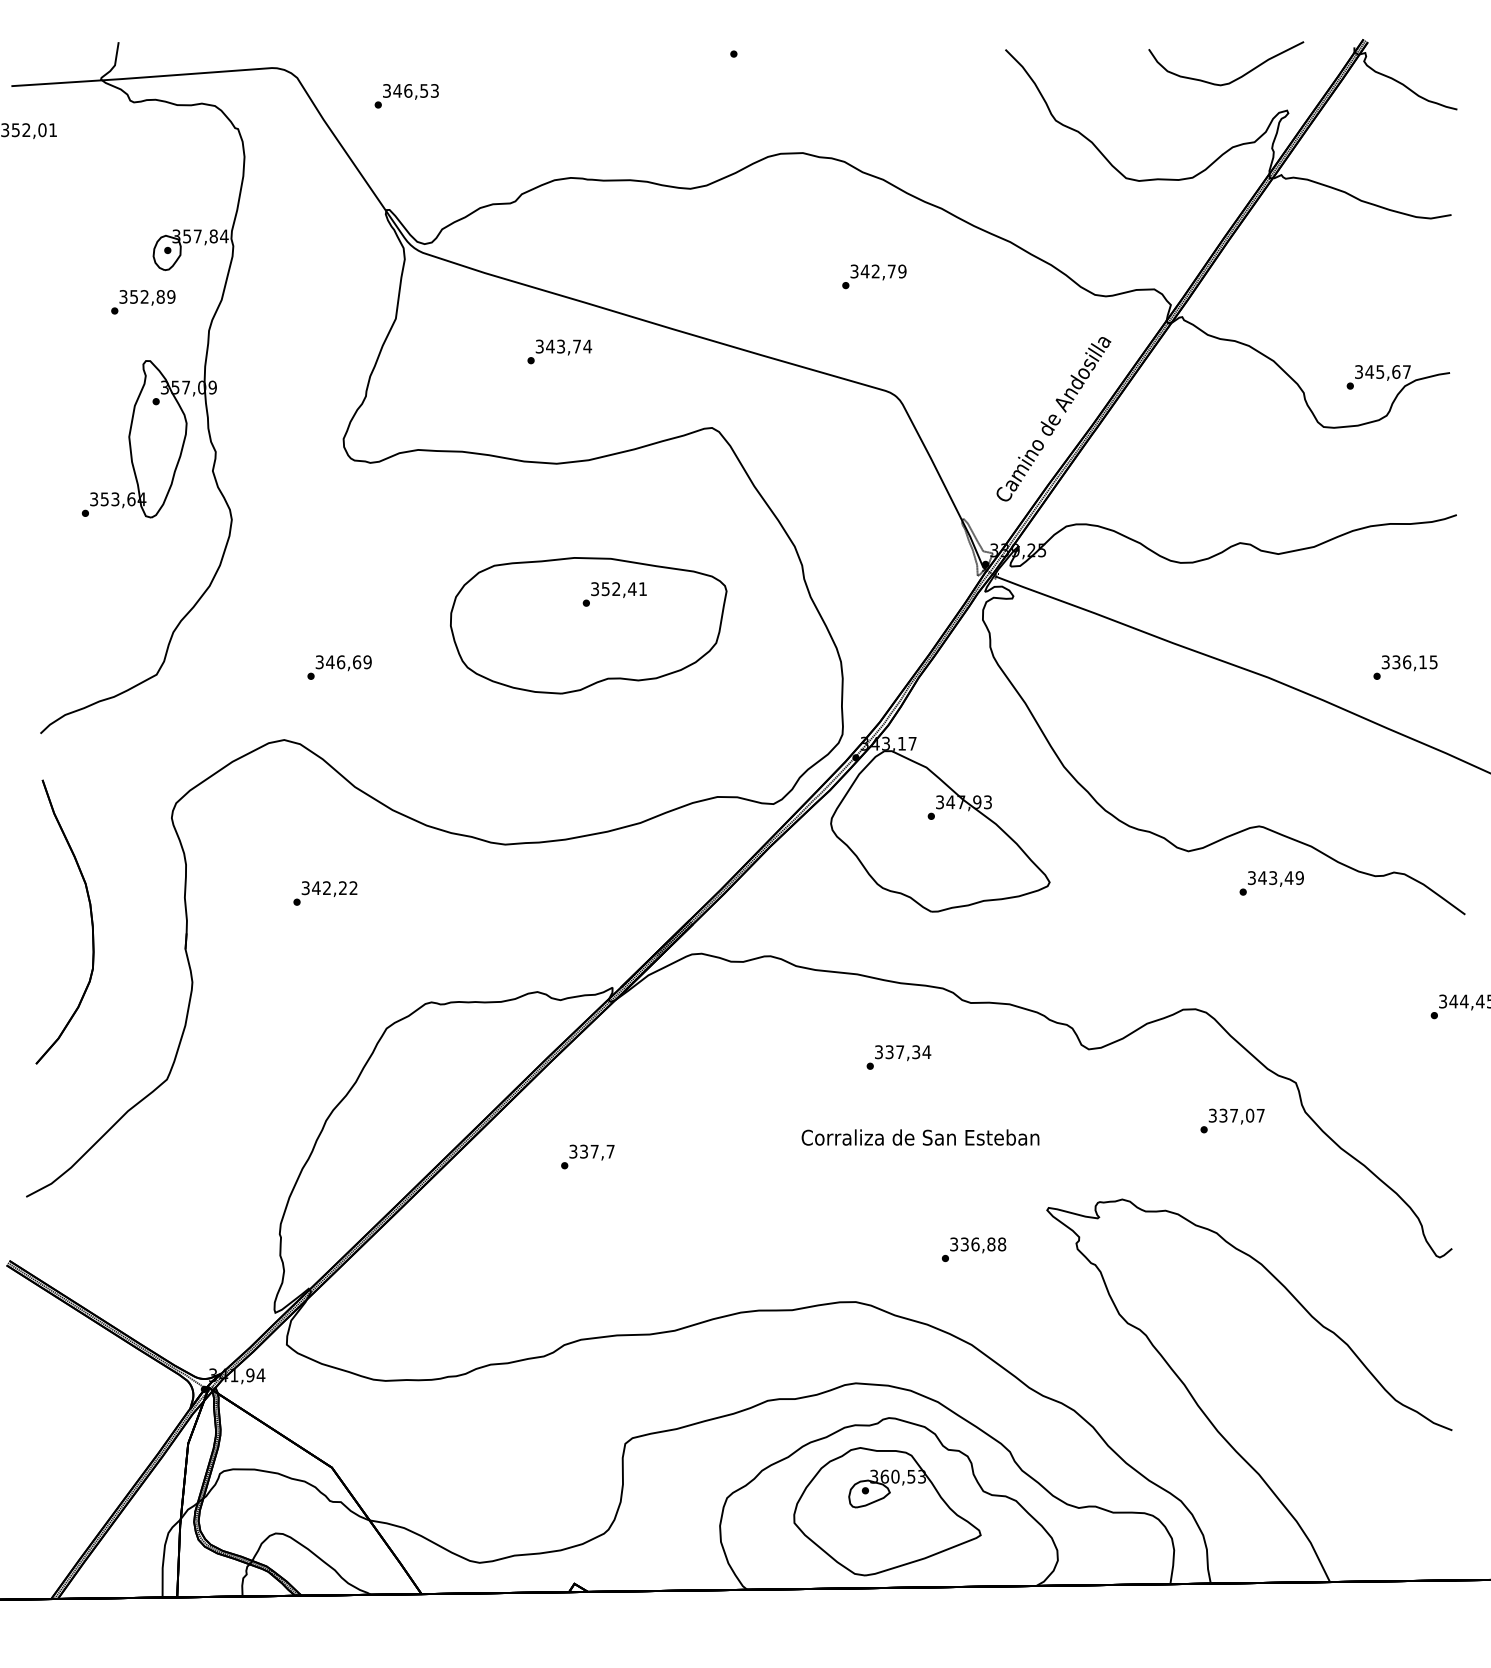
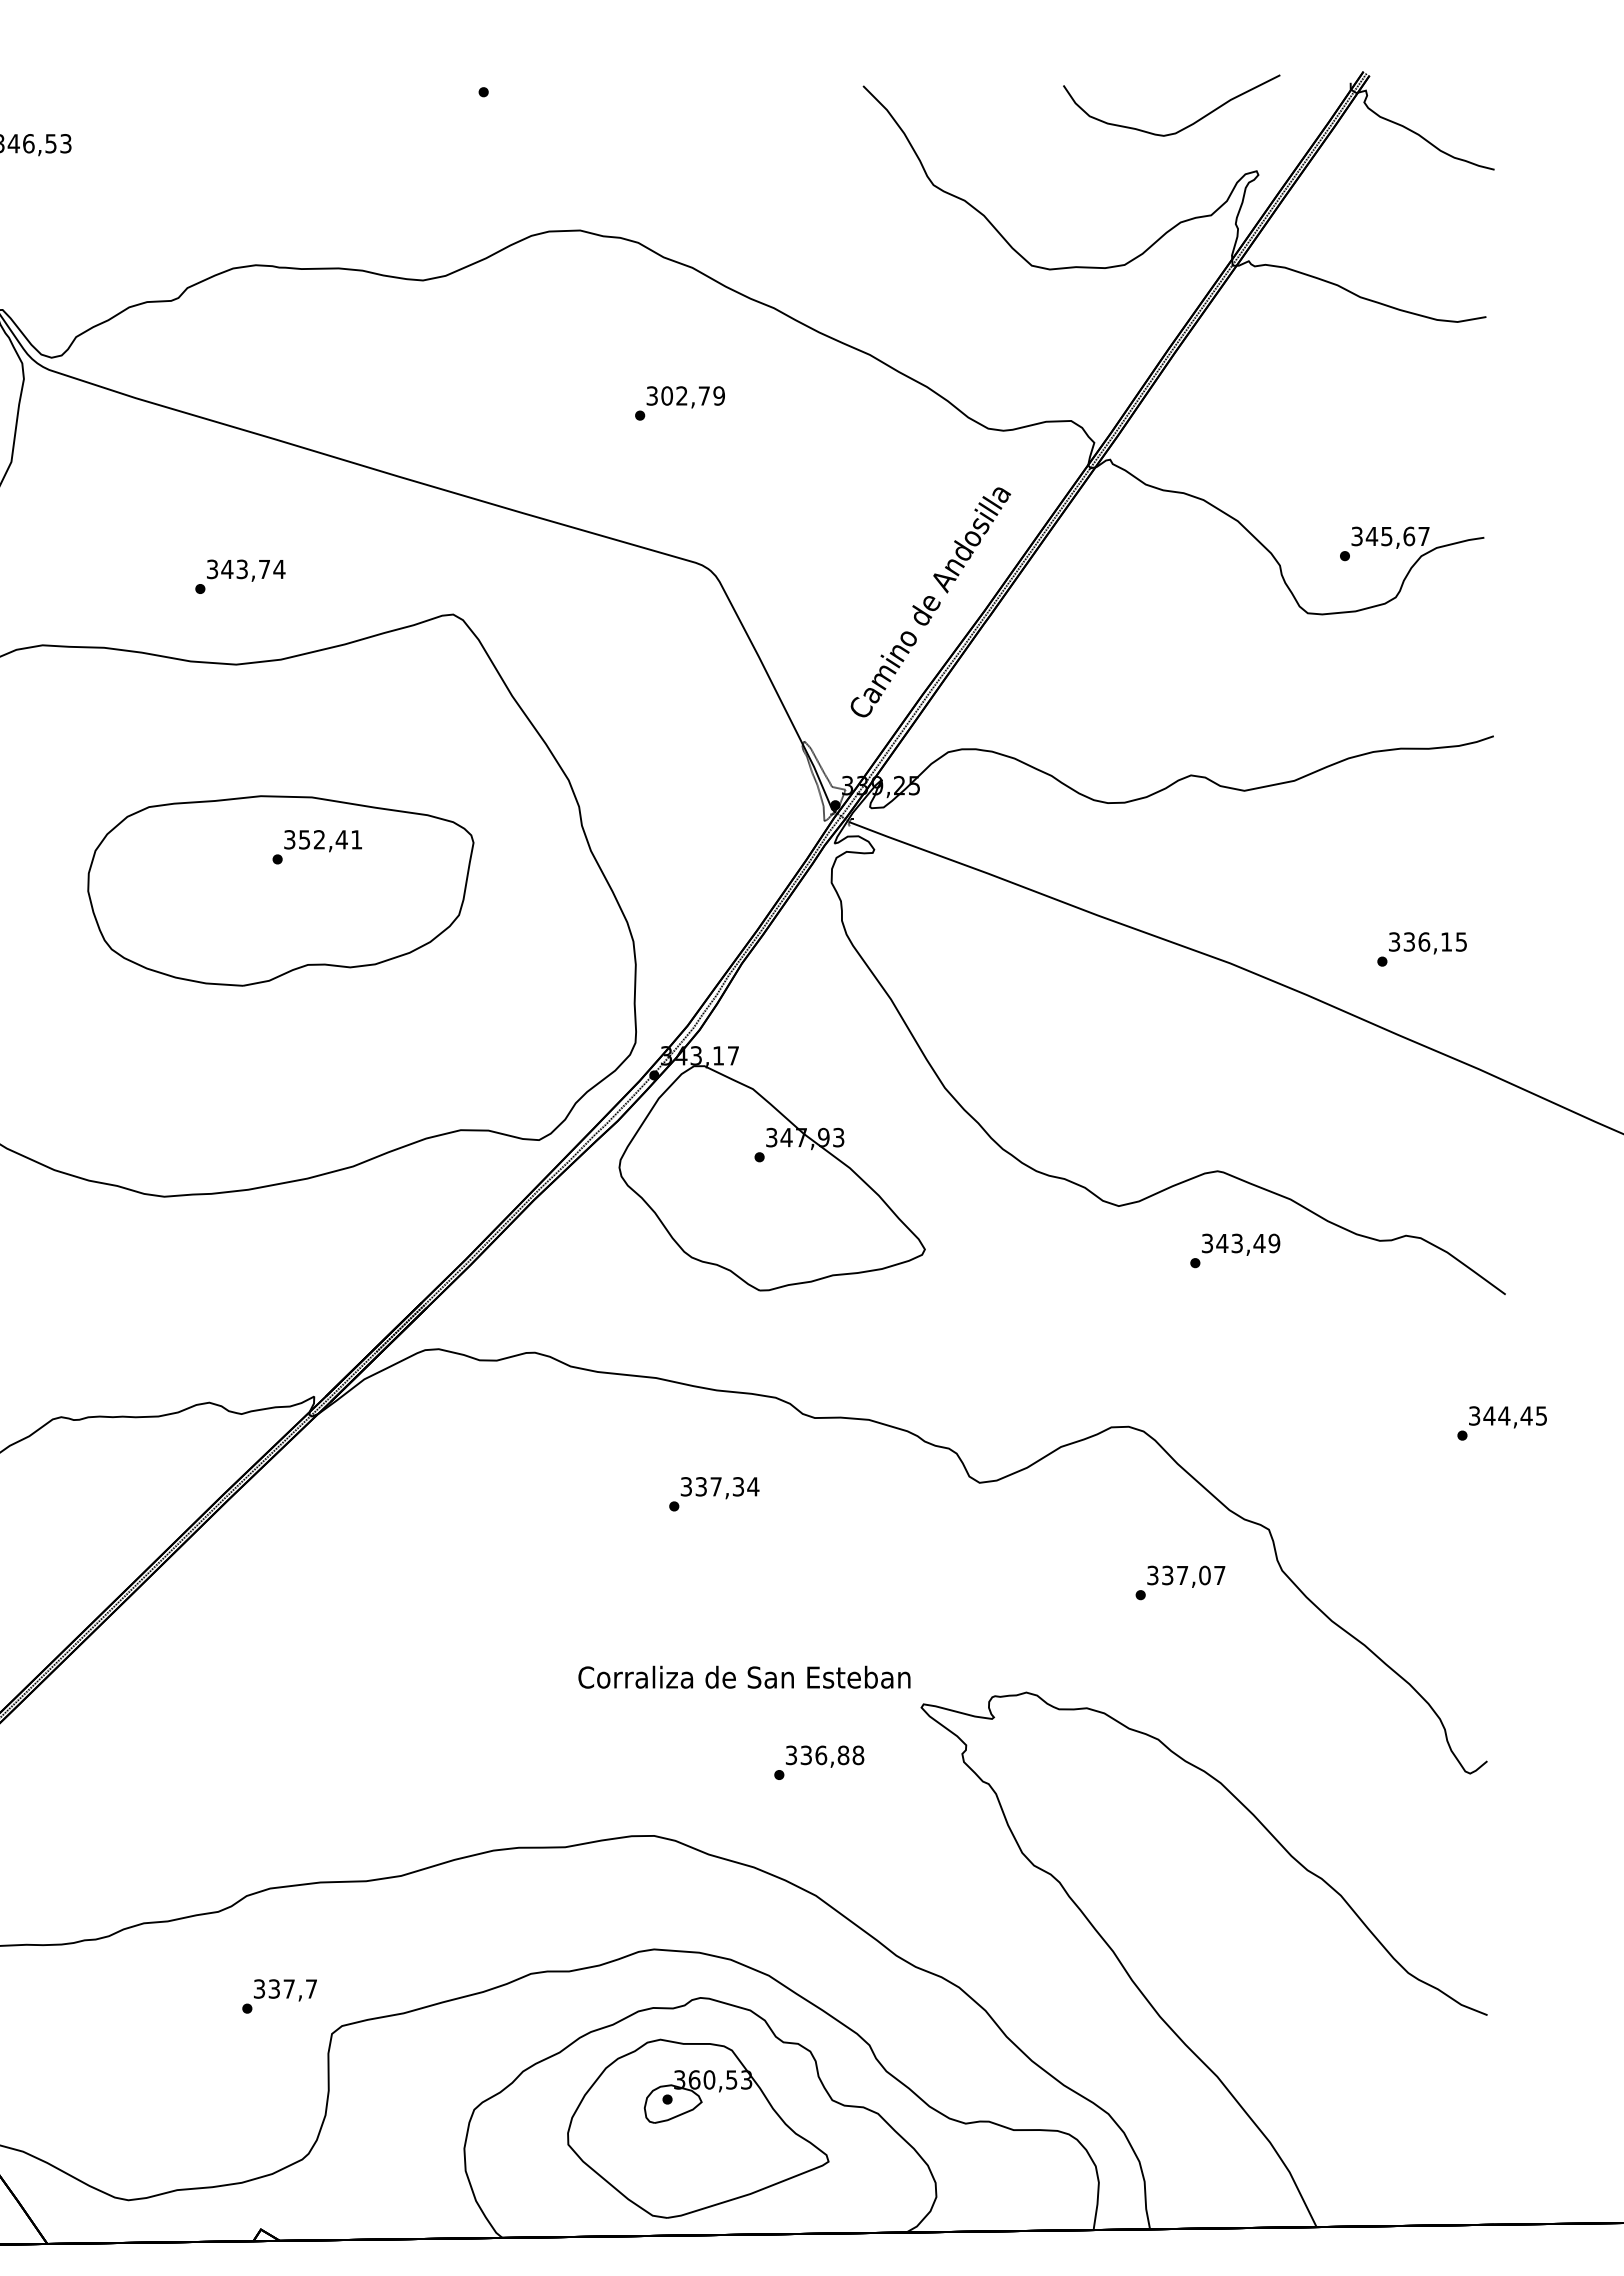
text: (864, 271) -> (666, 395), 342,79 -> 302,79
text: (559, 351) -> (240, 576), moved
text: (920, 1137) -> (744, 1677), moved
text: (587, 1156) -> (279, 1995), moved

